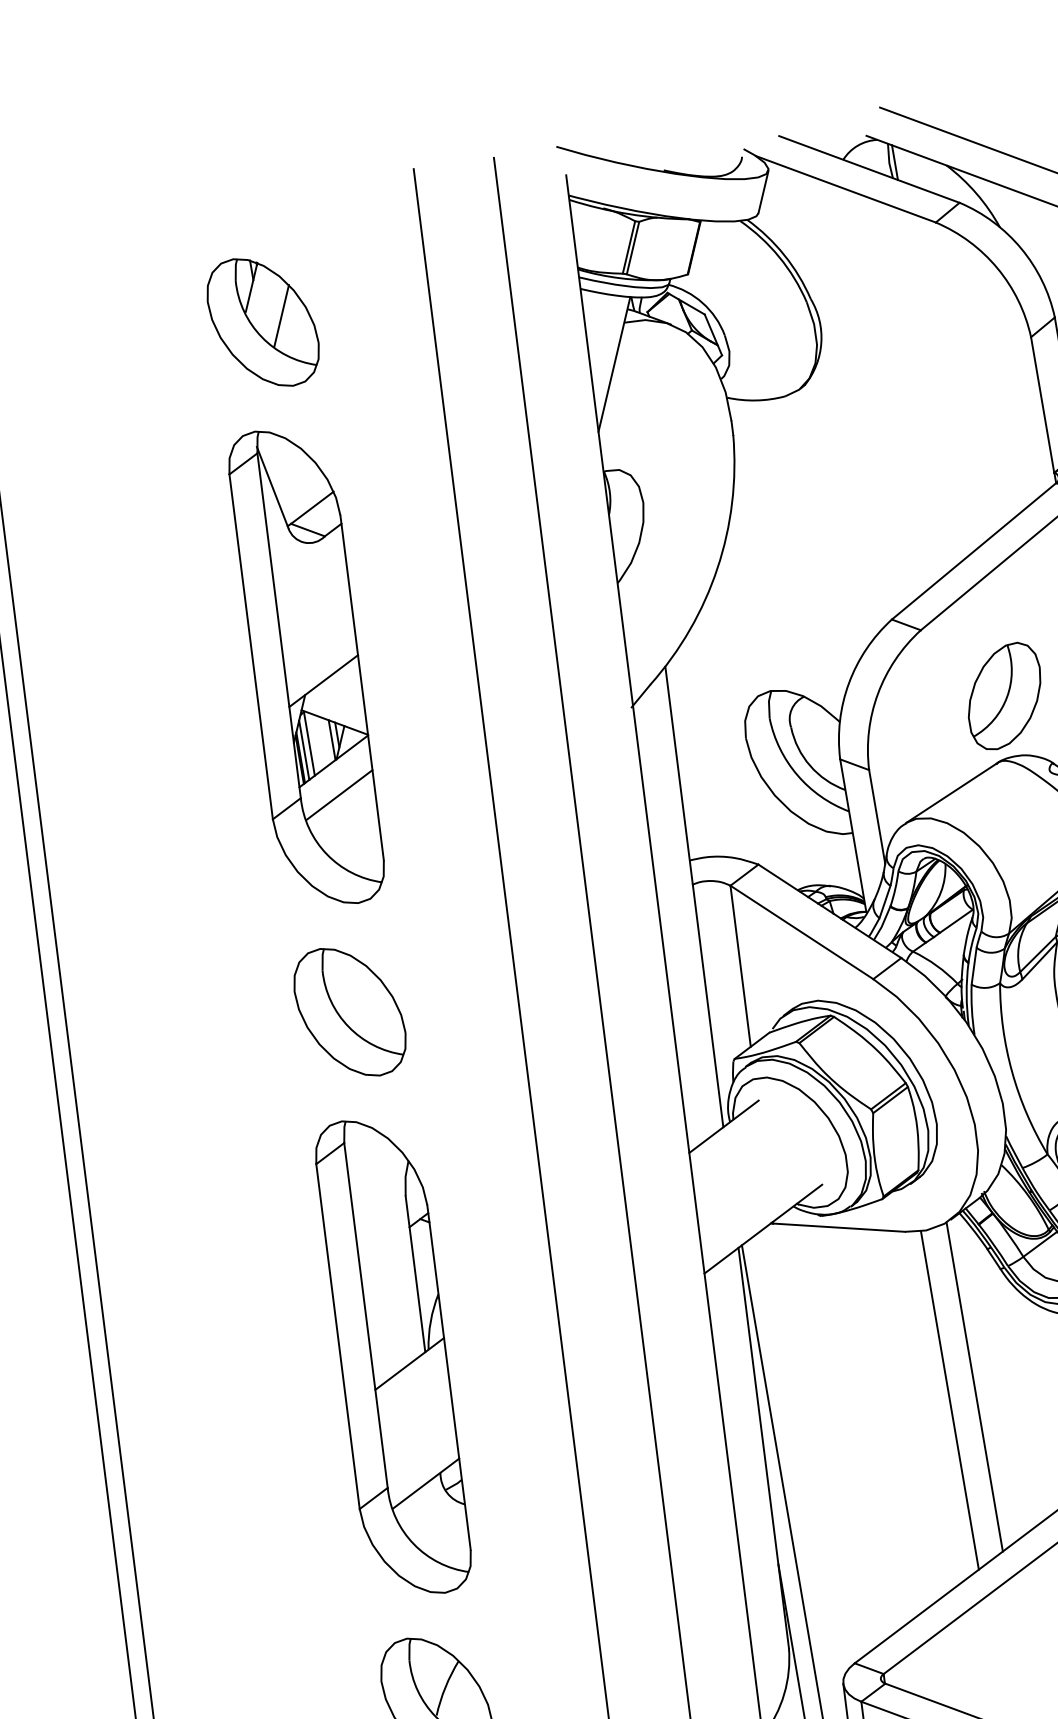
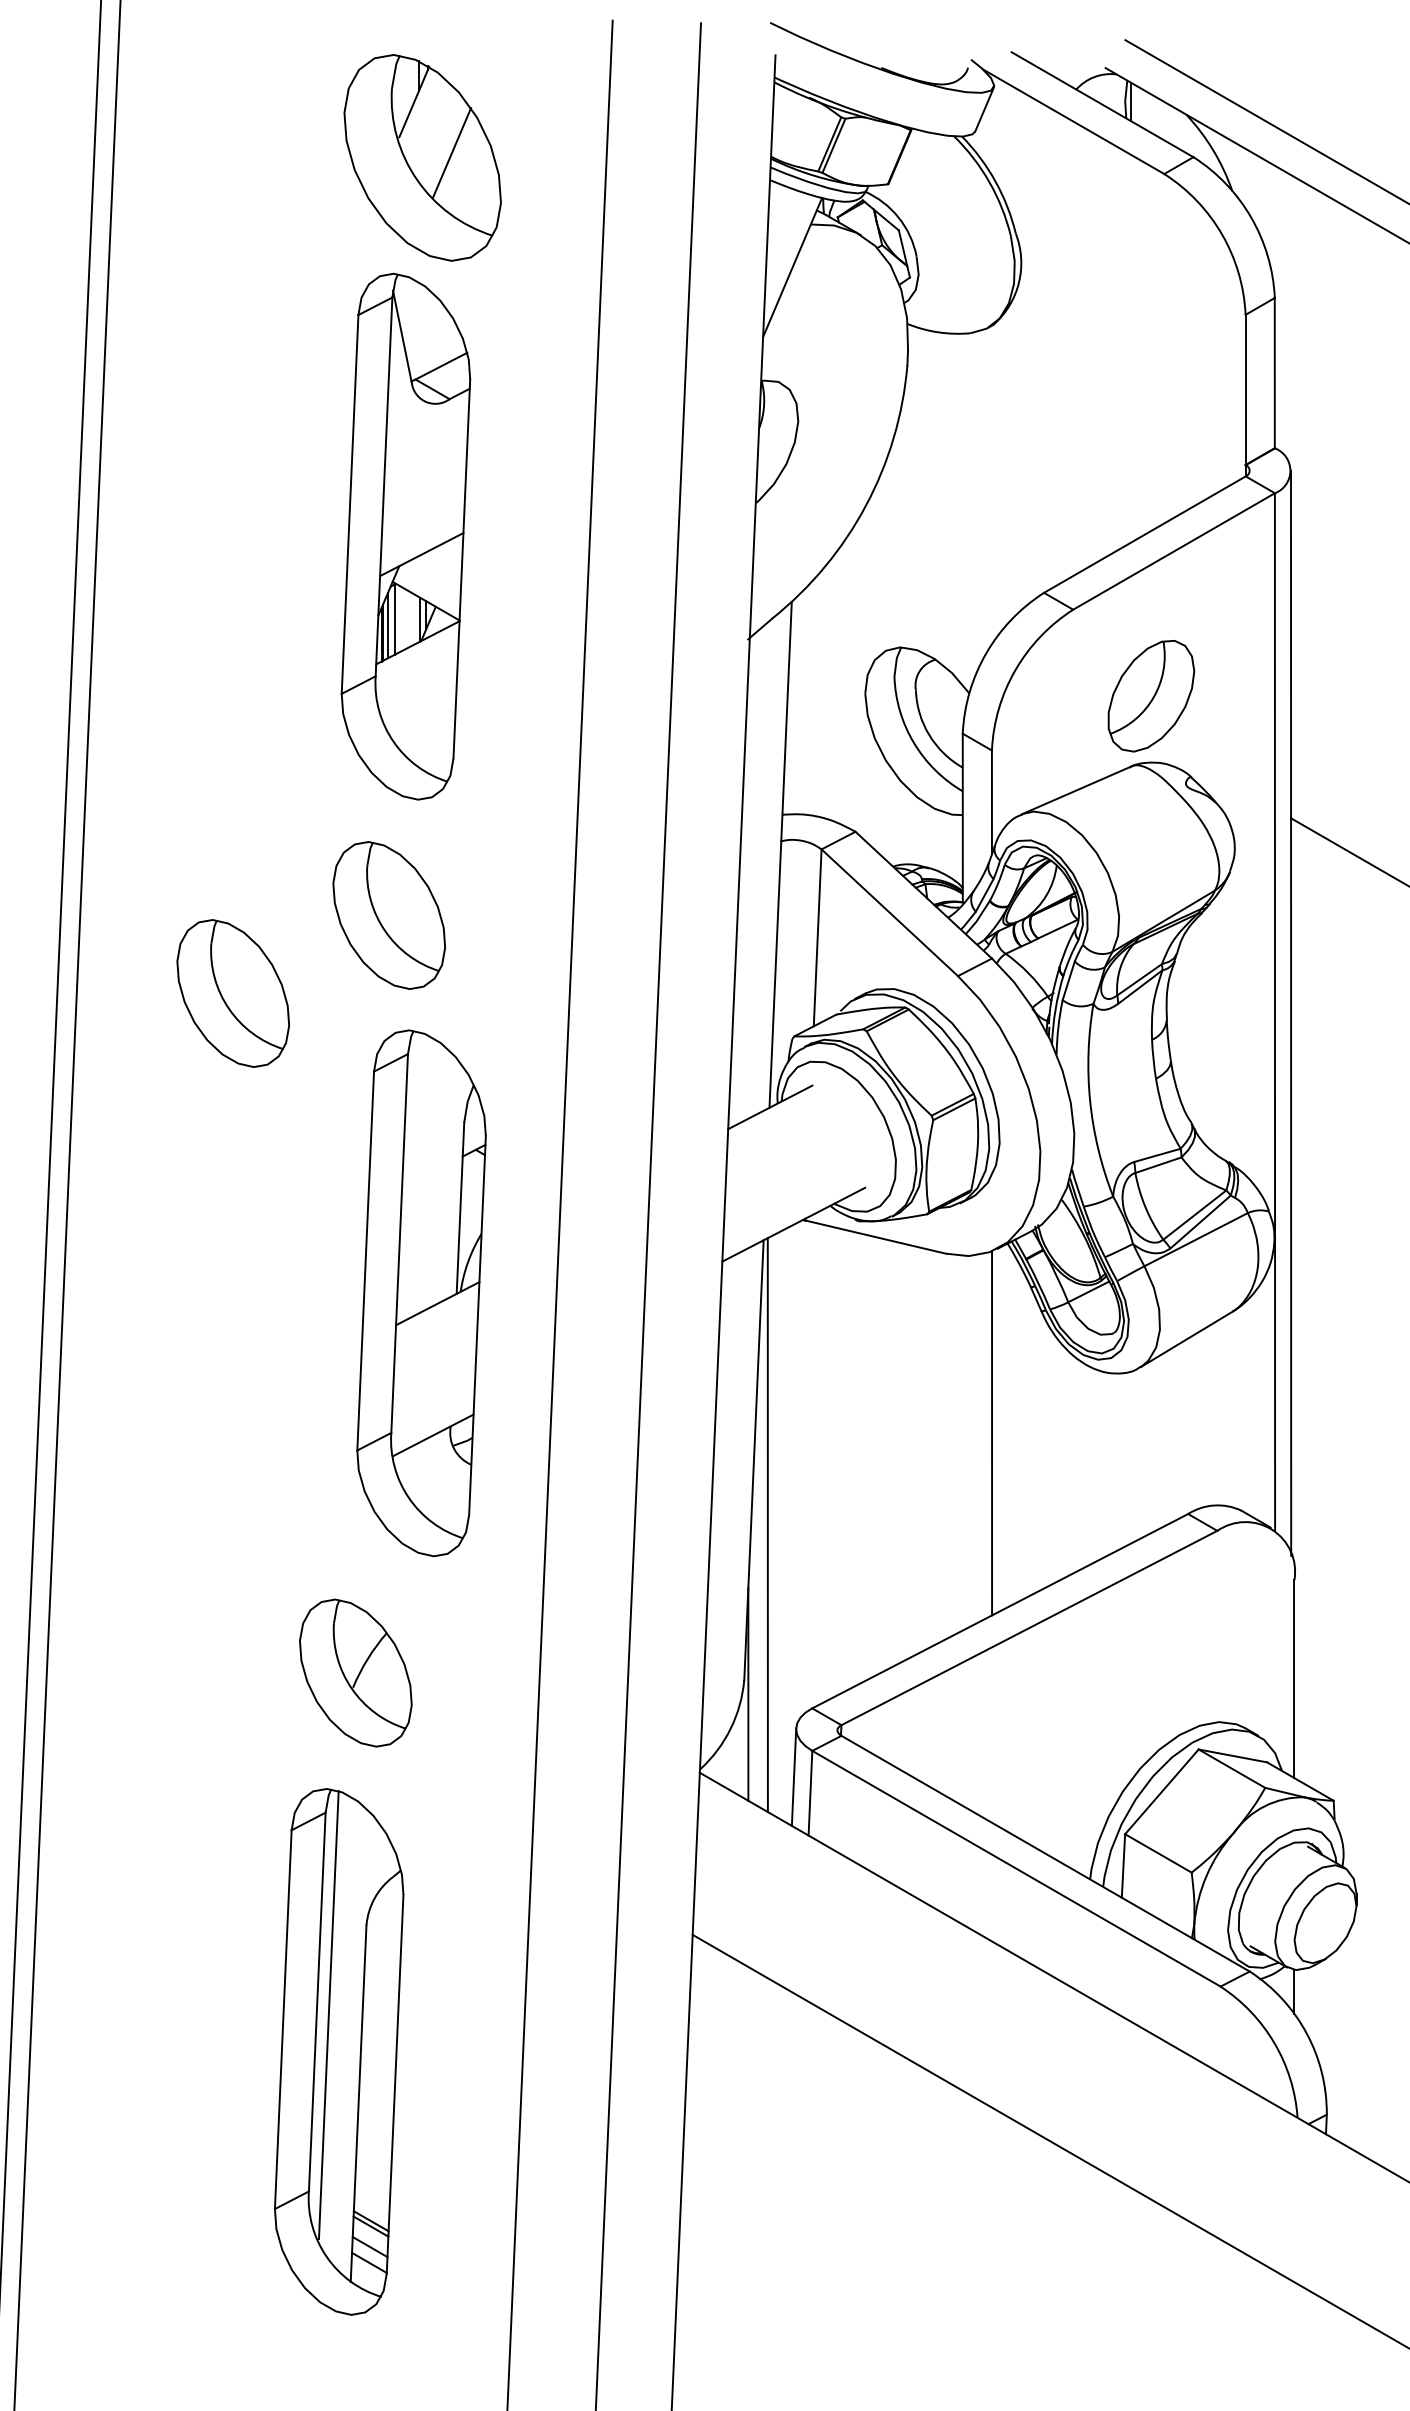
part: (263, 322) -> (422, 157), size x1.4
line: (339, 794) -> (417, 679), removed
part: (220, 1106) -> (232, 993), added
part: (393, 1357) -> (421, 1293), moved
line: (949, 1400) -> (962, 1443), removed

